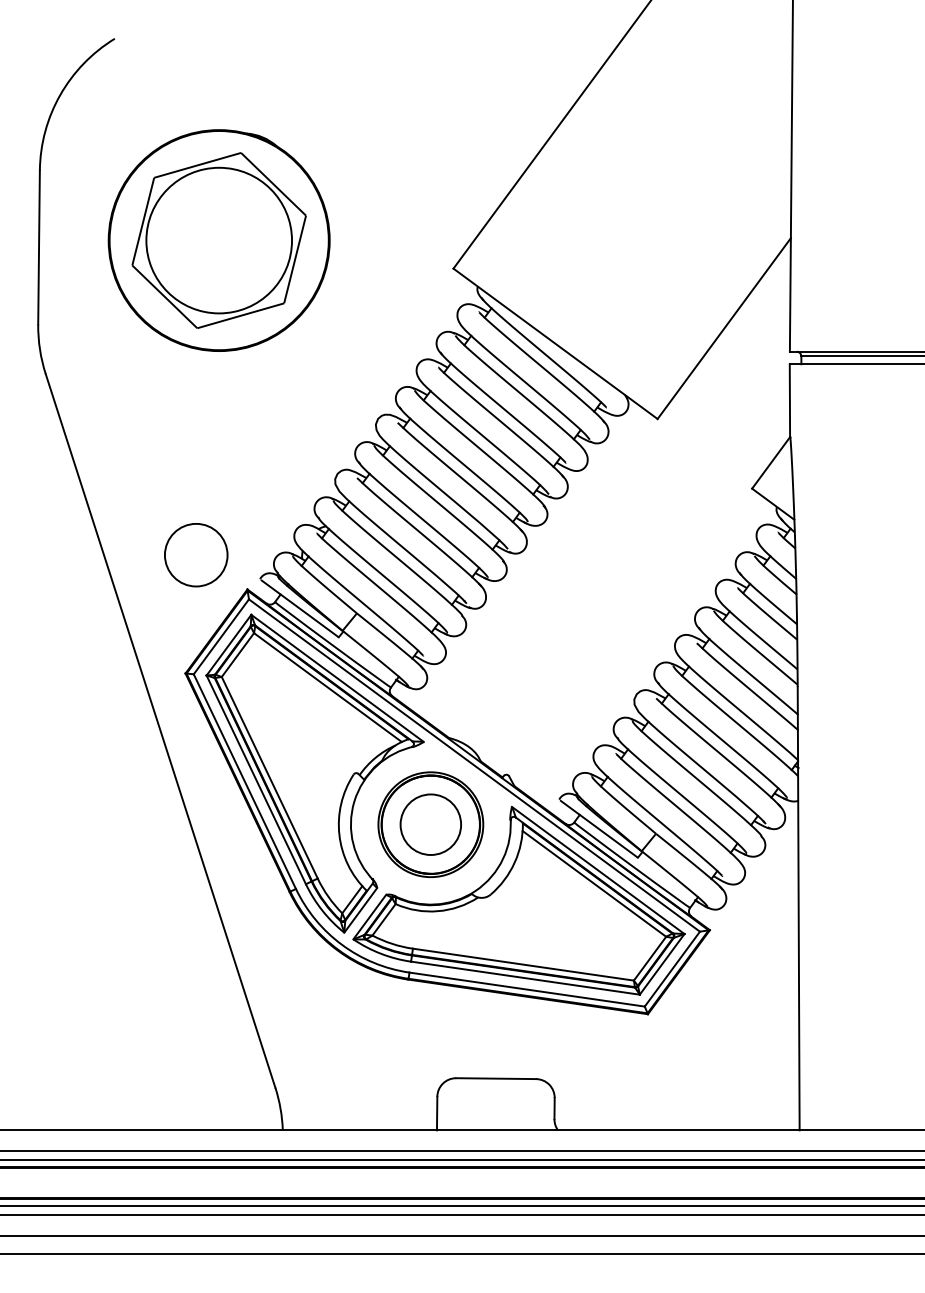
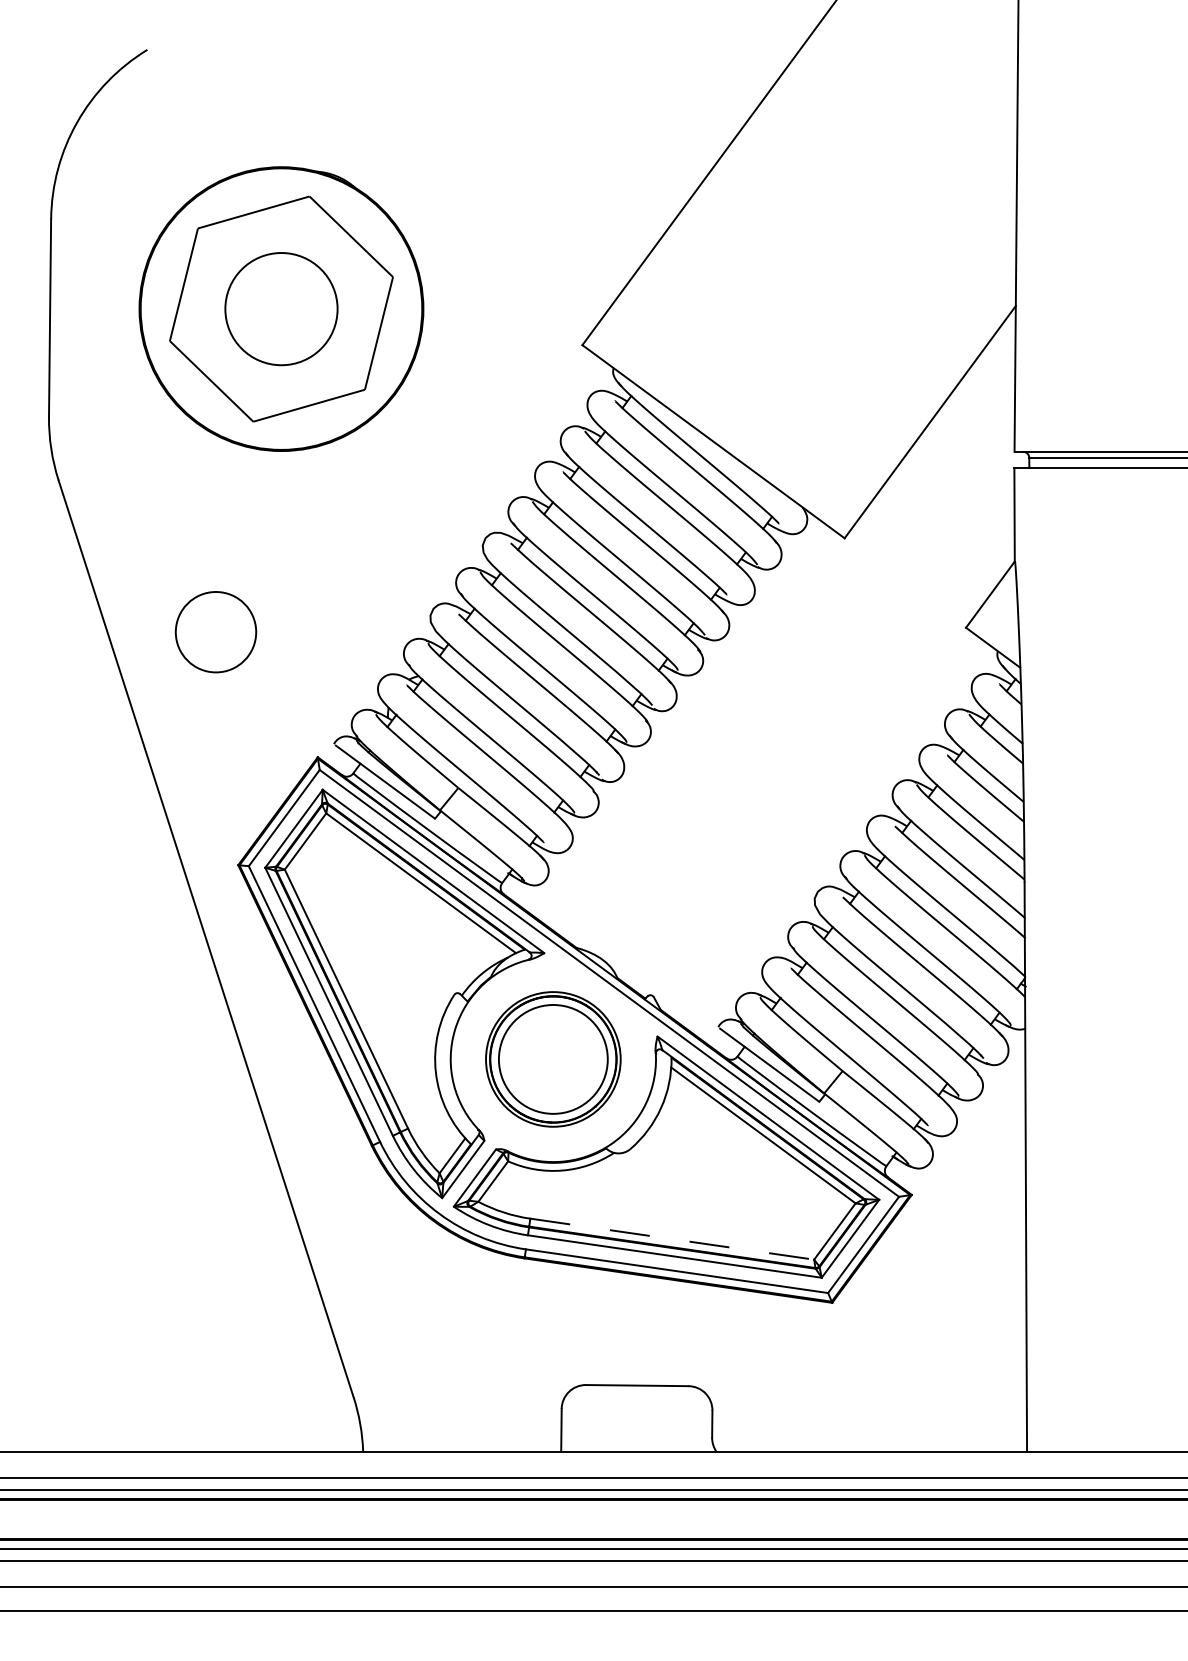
circle: (219, 240) -> (281, 308), size x0.6
circle: (195, 555) -> (215, 632), moved
circle: (430, 824) -> (553, 1059), size x1.4
line: (523, 964) -> (672, 1239), solid -> dashed

